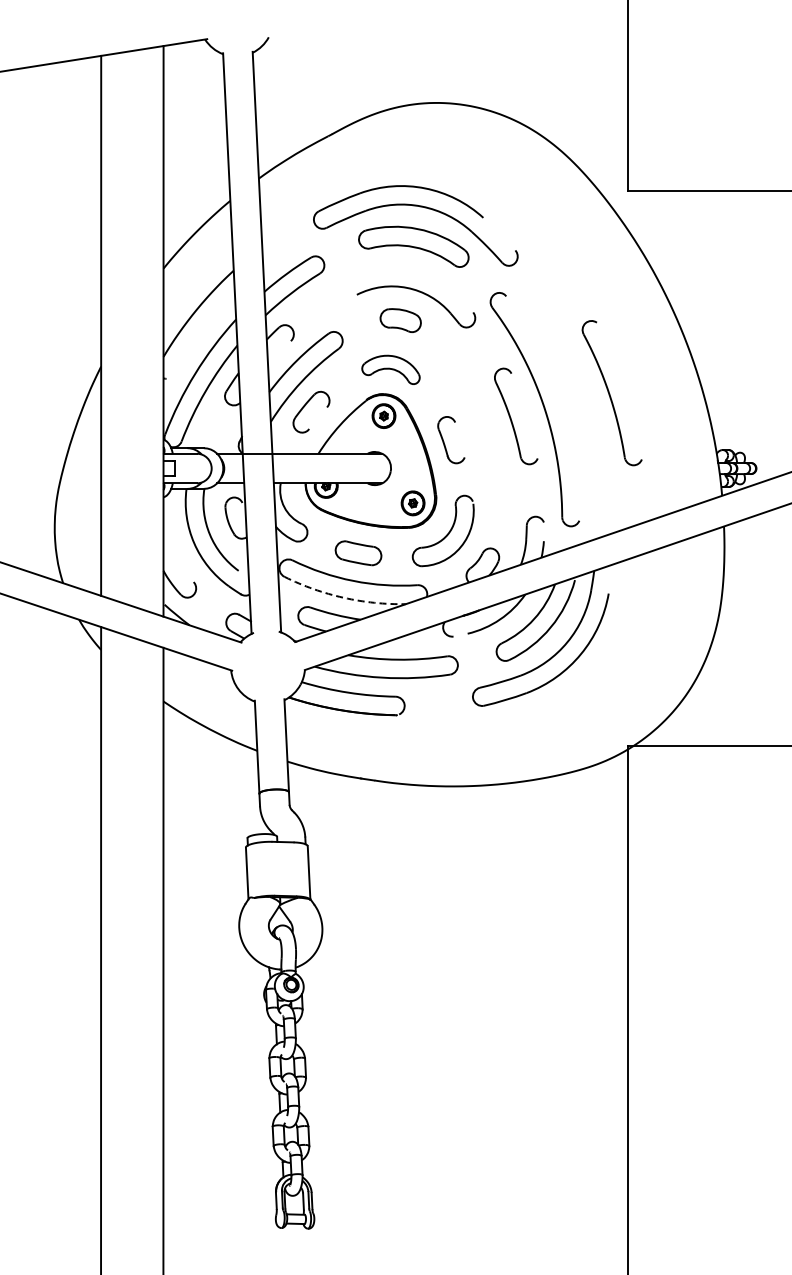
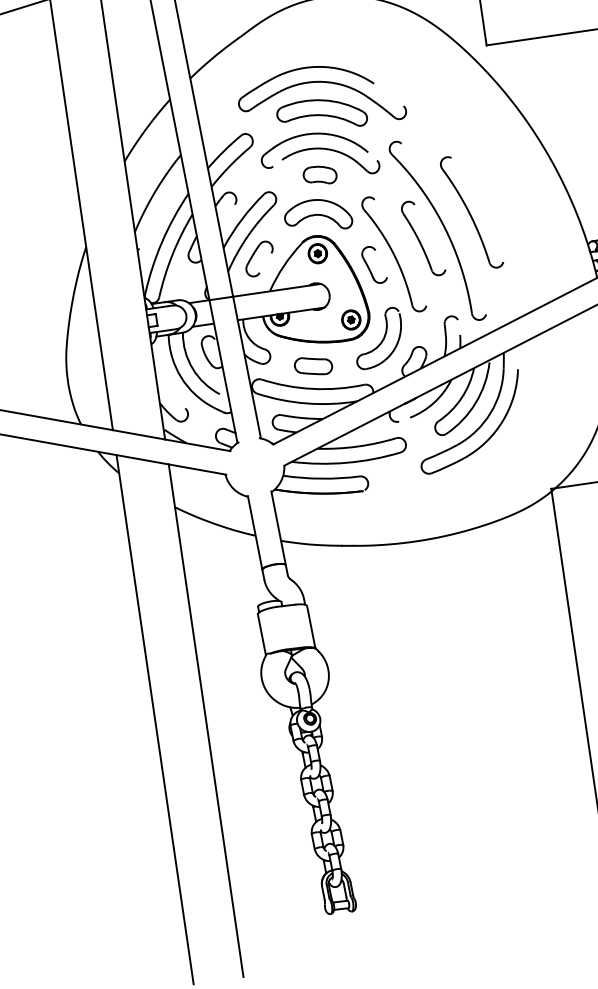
part: (399, 269) -> (313, 134), added
part: (390, 369) -> (317, 215), size x1.43
part: (611, 393) -> (471, 212), moved
part: (477, 430) -> (394, 254), added
arc: (343, 597) -> (306, 403), dashed -> solid

